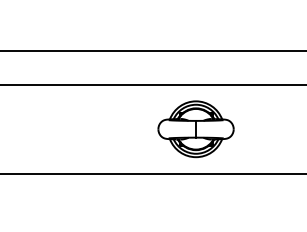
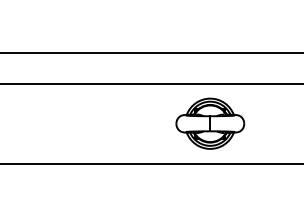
part: (196, 128) -> (210, 123), moved

